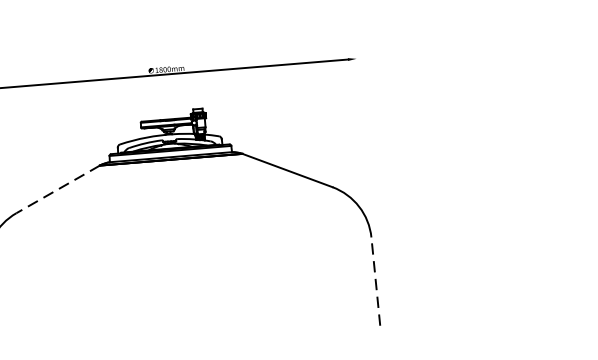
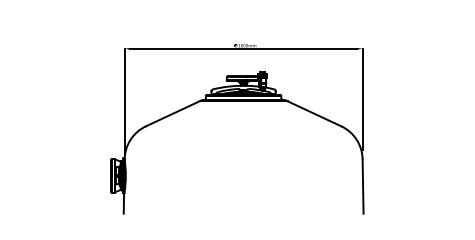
line: (363, 139) -> (362, 98), added
line: (57, 188) -> (172, 113), dashed -> solid
line: (376, 280) -> (363, 185), dashed -> solid

